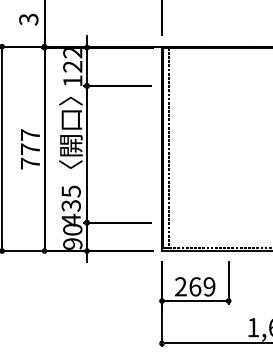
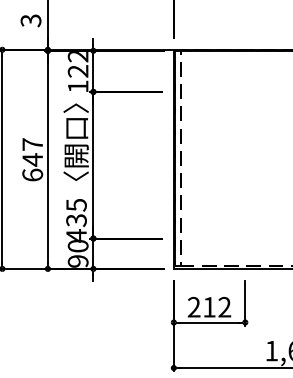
text: (30, 156) -> (32, 167), 777 -> 647
text: (202, 286) -> (217, 306), 269 -> 212

